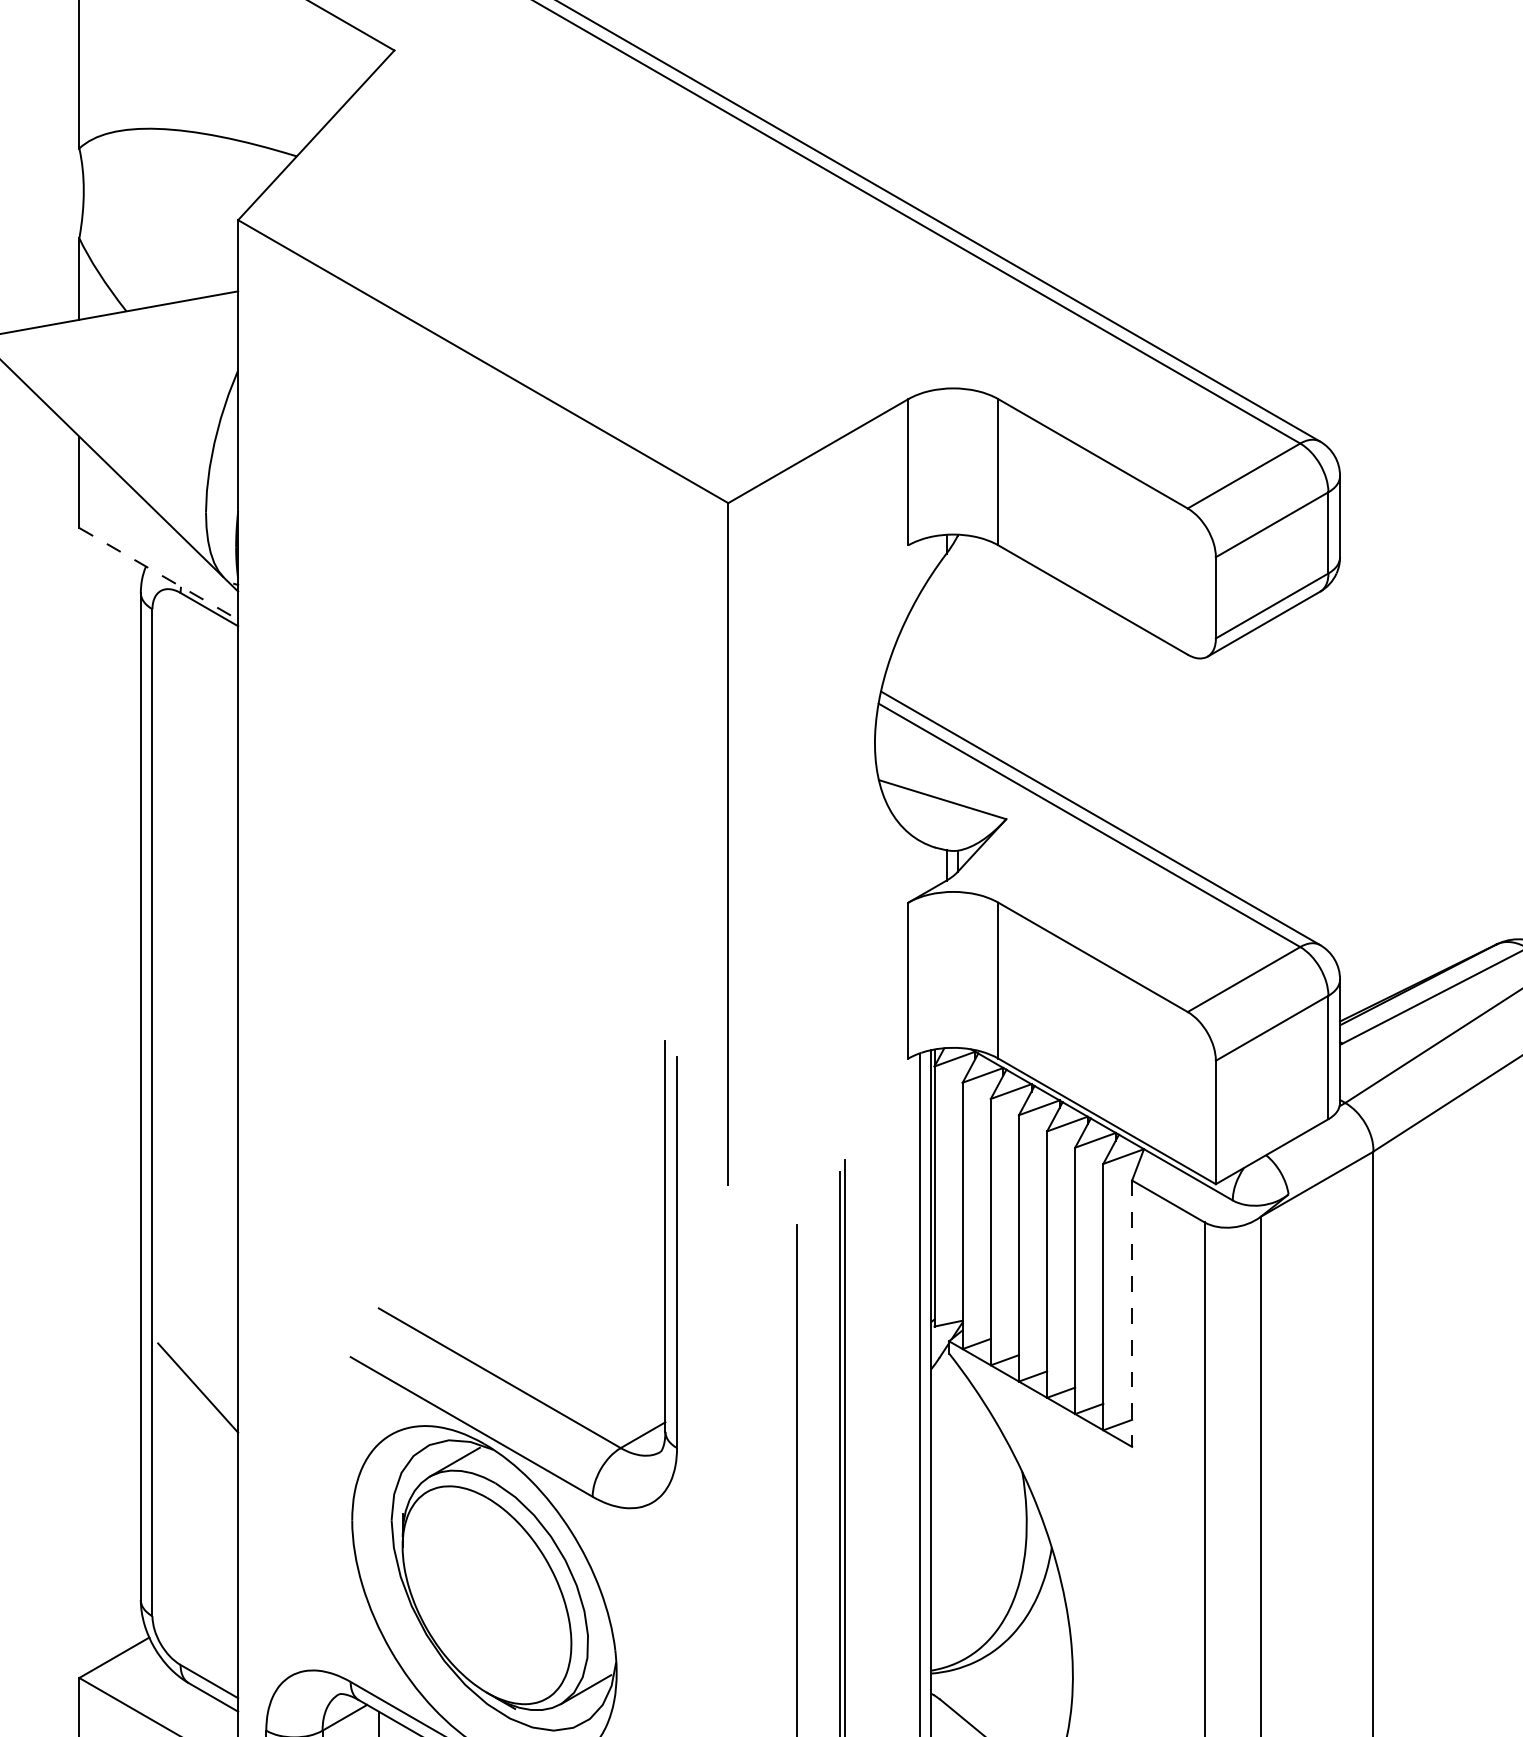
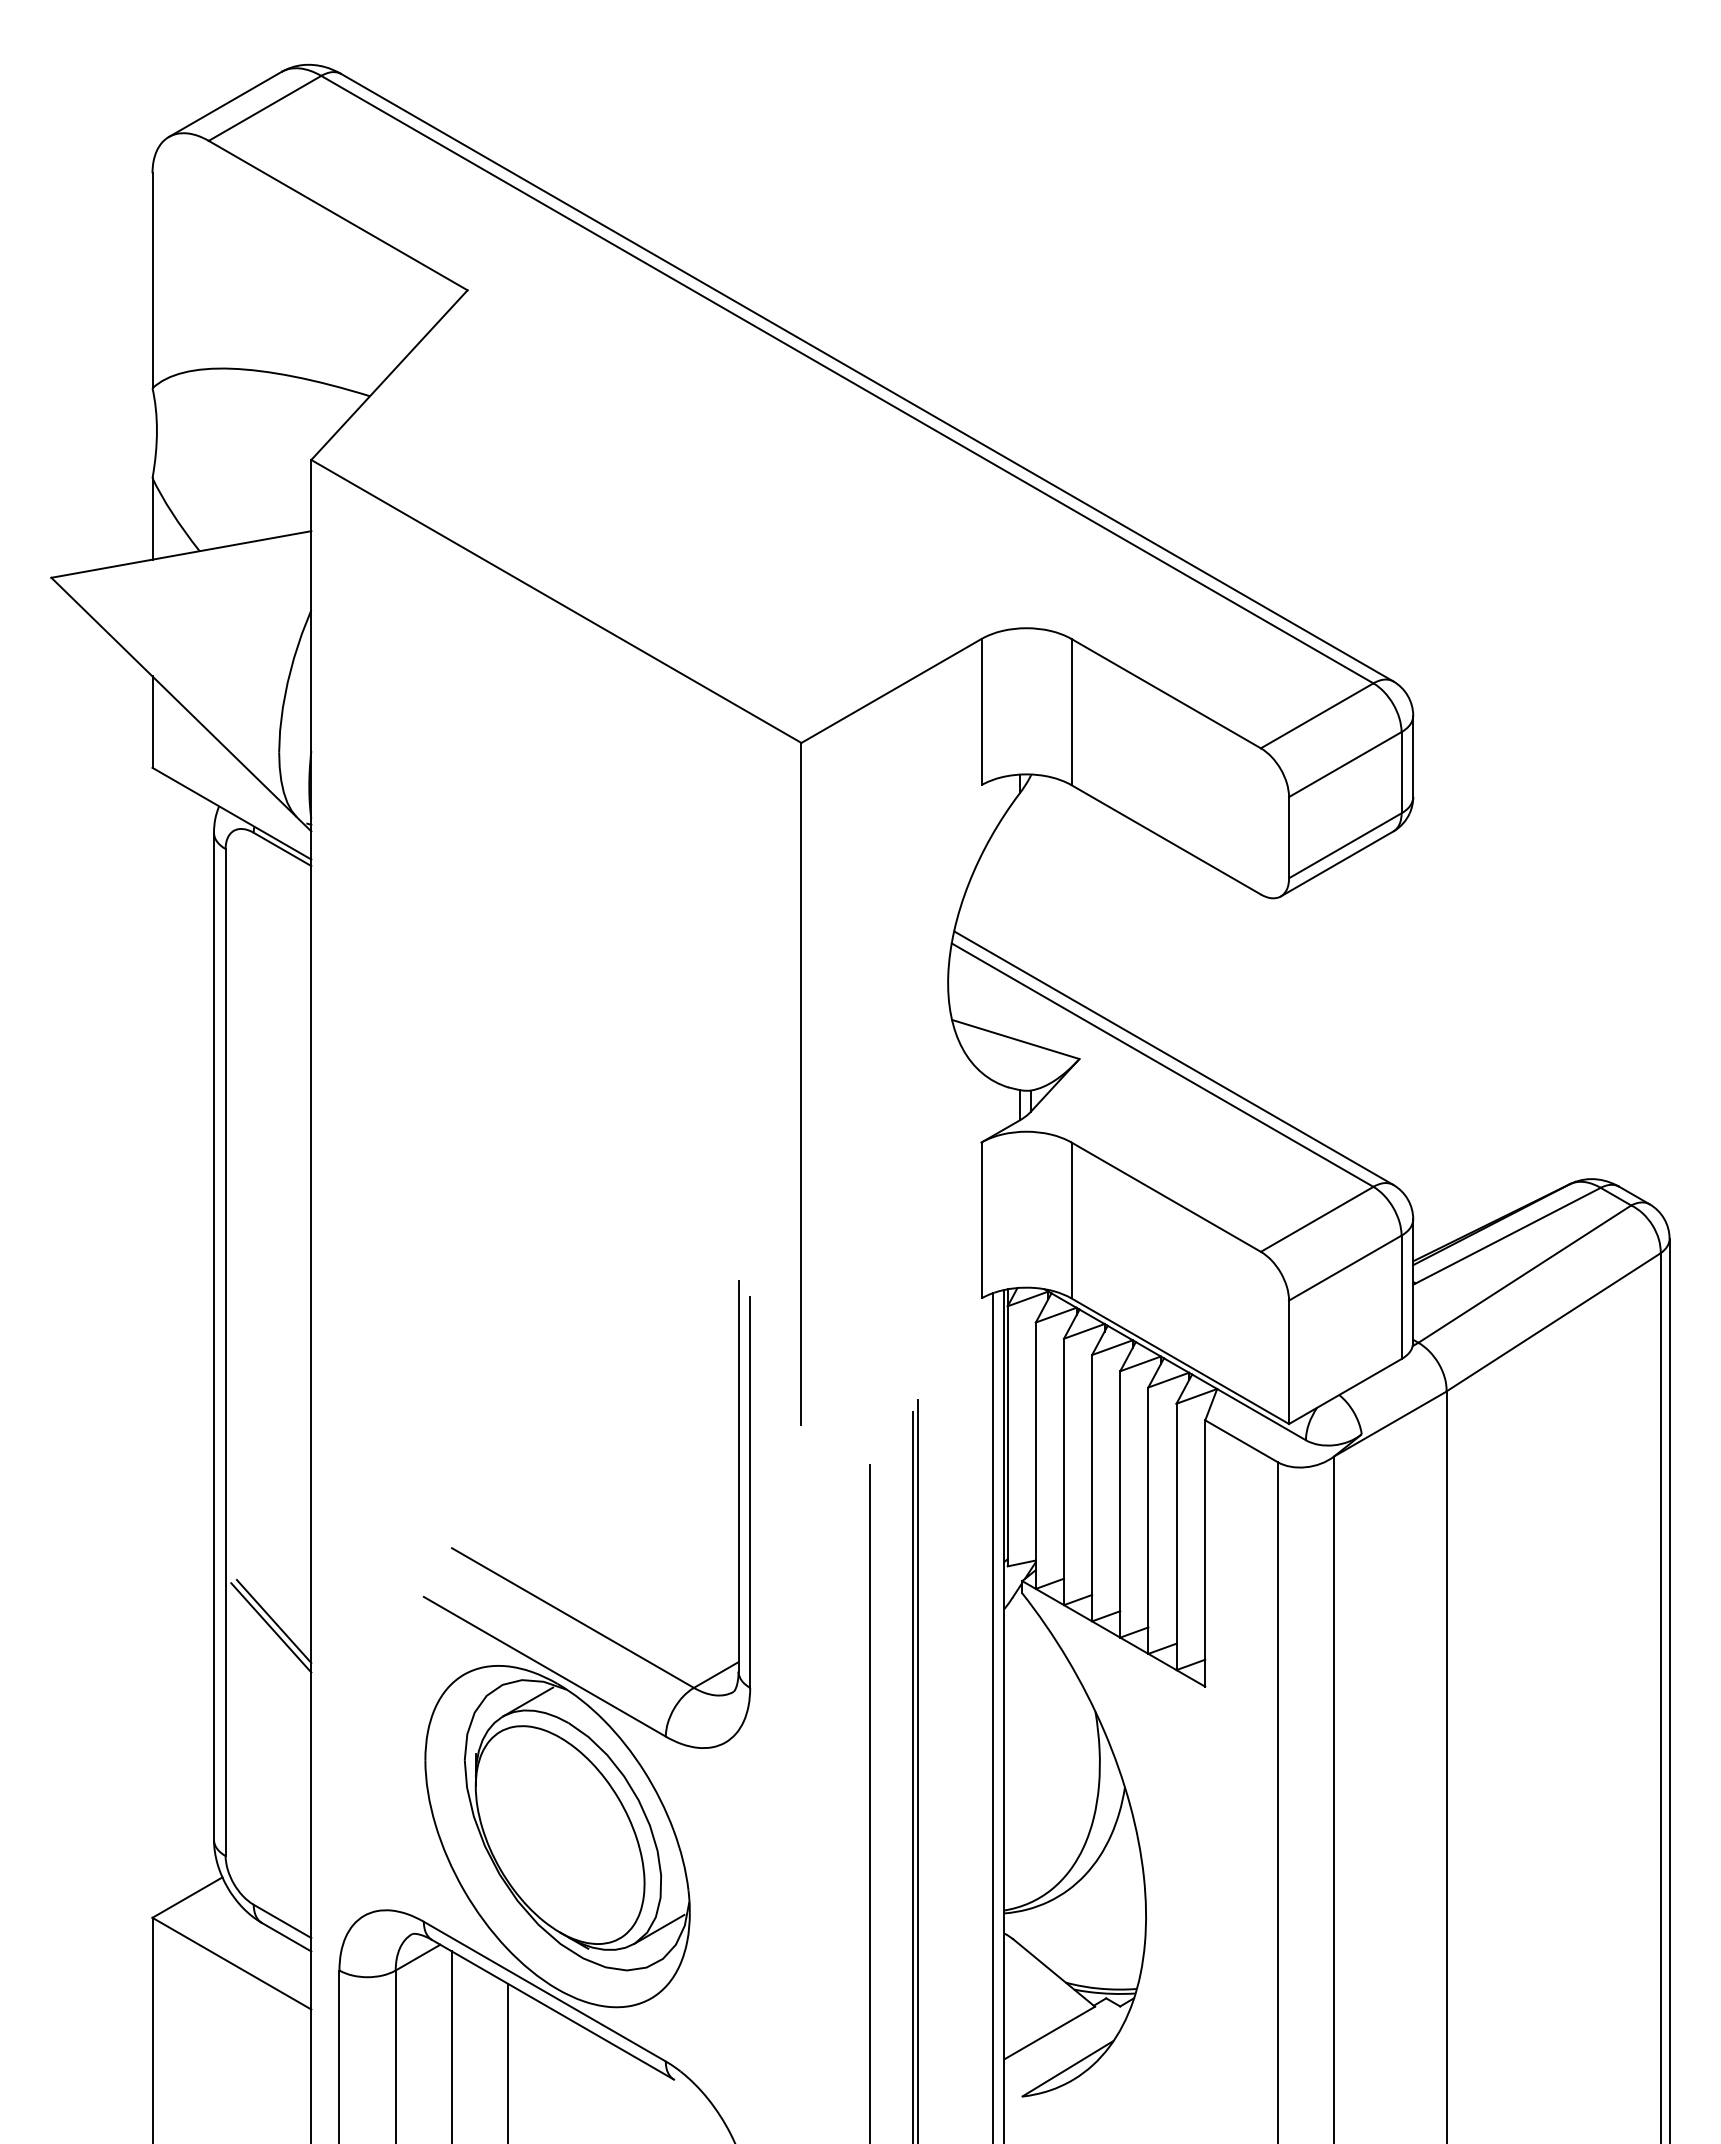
line: (158, 573) -> (231, 813), dashed -> solid
line: (1132, 1314) -> (1205, 1554), dashed -> solid
line: (200, 1381) -> (273, 1621), added

